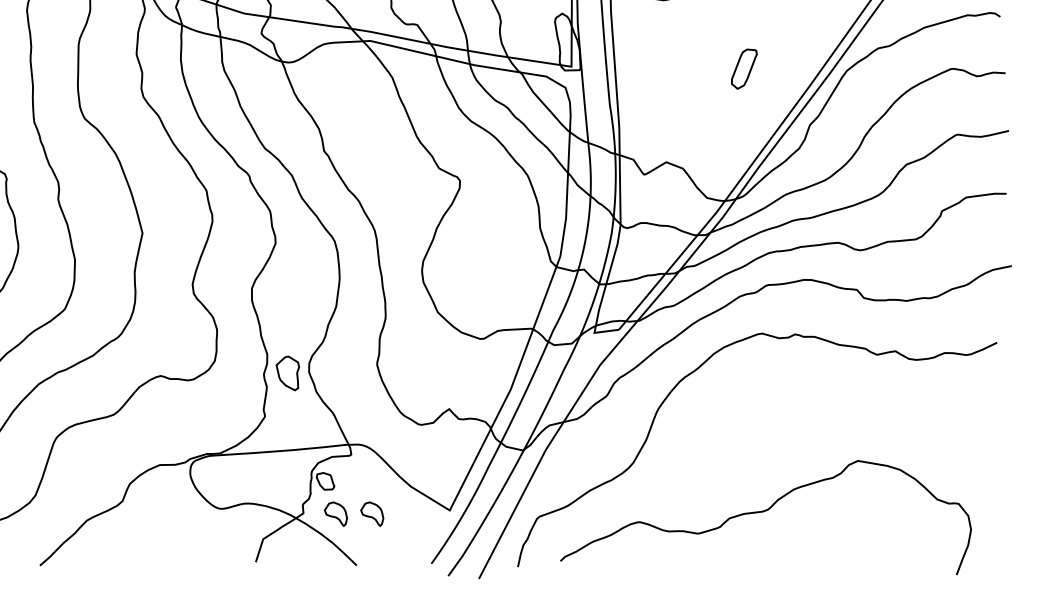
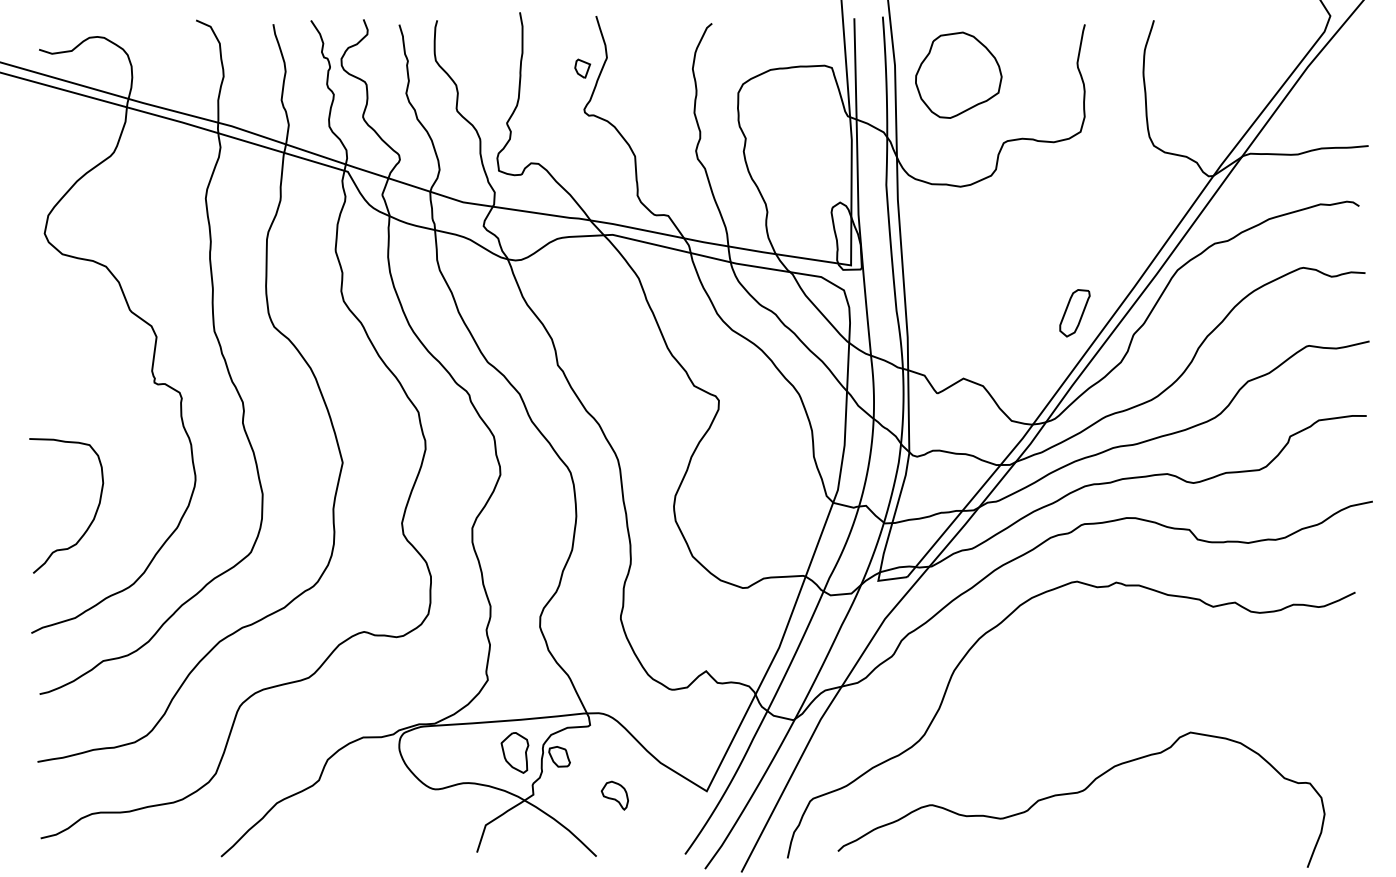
part: (743, 69) -> (1074, 313), moved
part: (287, 373) -> (514, 752), moved
part: (335, 514) -> (571, 795), removed

